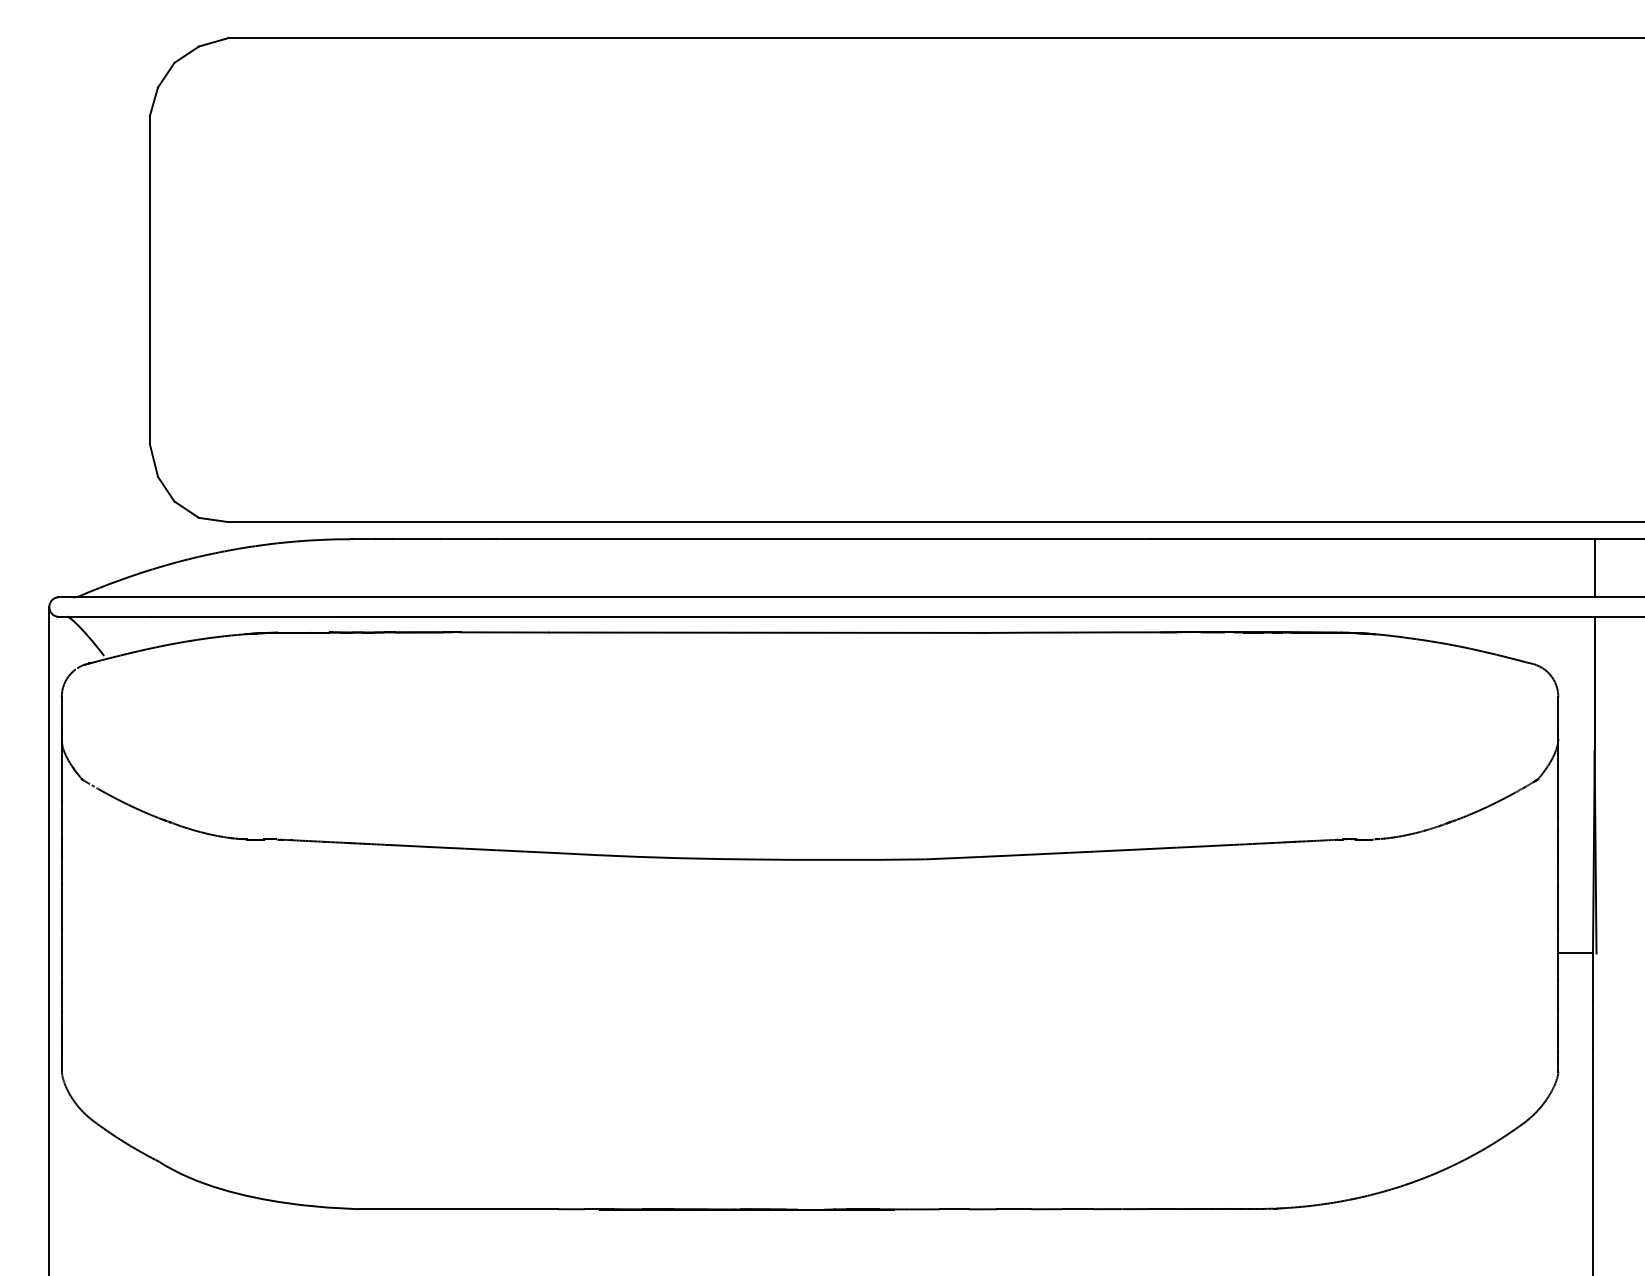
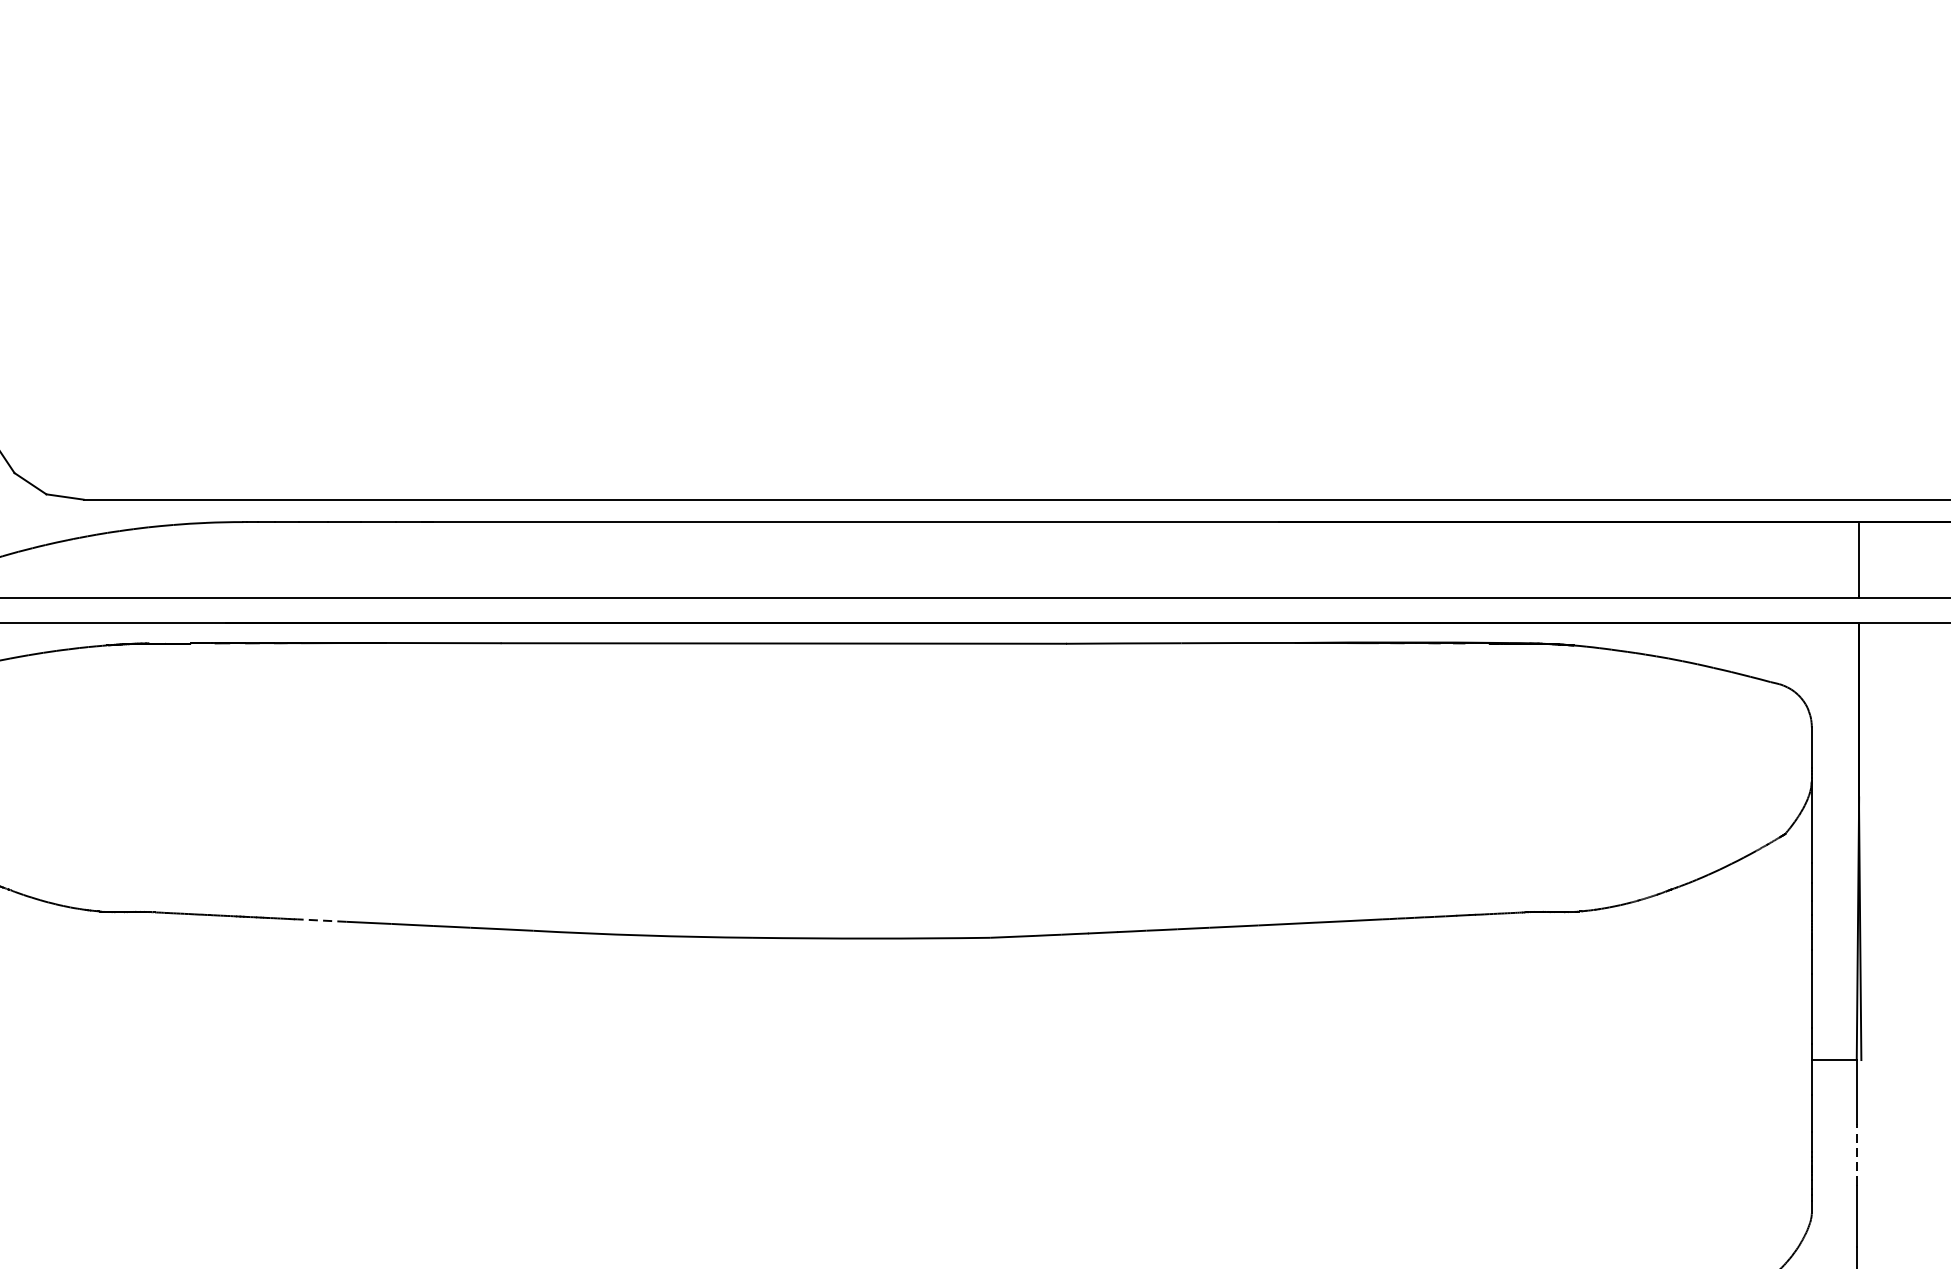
line: (411, 846) -> (322, 921), solid -> dashed
line: (1592, 1026) -> (1856, 1154), solid -> dashed

